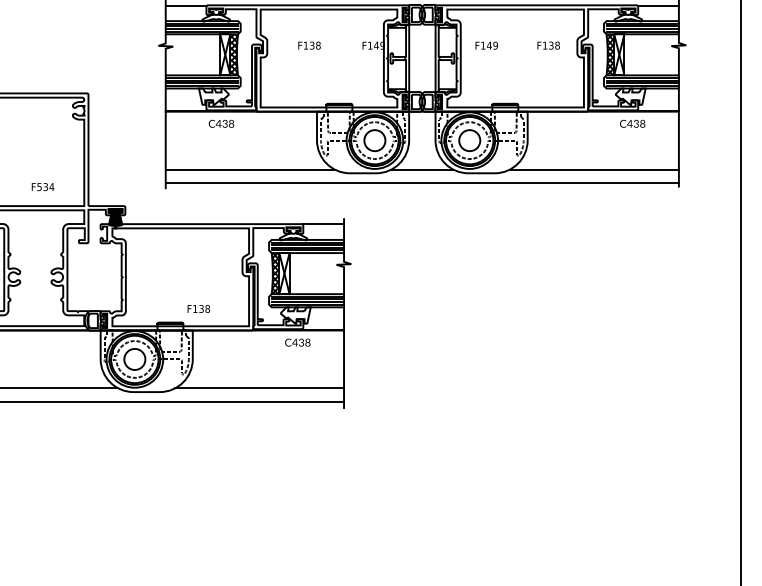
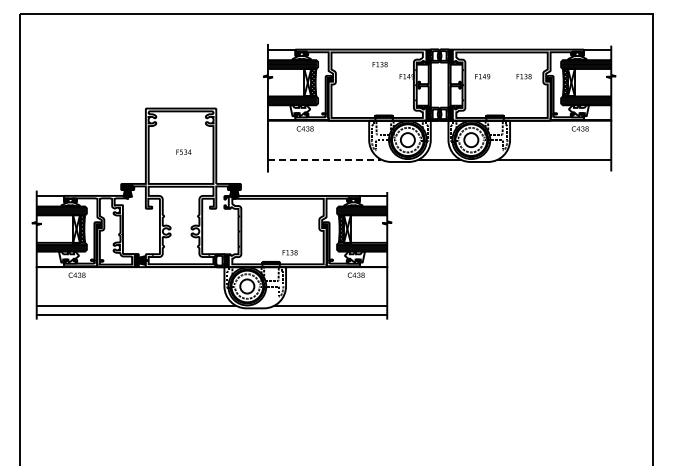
text: (308, 45) -> (379, 64), moved
line: (250, 169) -> (324, 159), solid -> dashed
line: (422, 183) -> (439, 168), removed
text: (42, 186) -> (183, 151), moved

